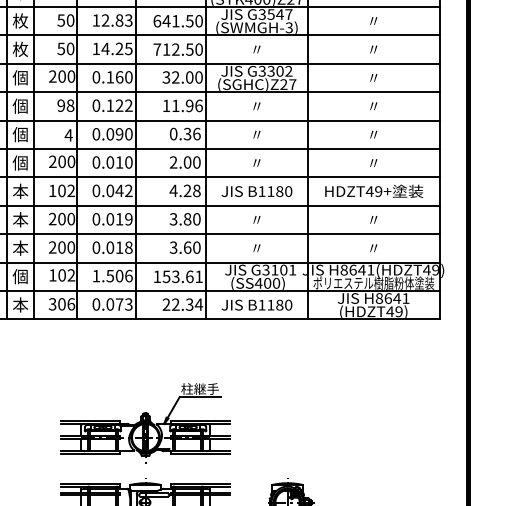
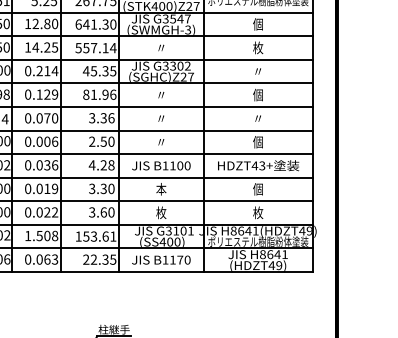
text: (128, 20) -> (54, 23), 12.83 -> 12.80
text: (189, 20) -> (105, 23), 641.50 -> 641.30
text: (373, 20) -> (258, 23), 〃 -> 個
text: (373, 48) -> (258, 47), 〃 -> 枚
text: (178, 49) -> (96, 48), 712.50 -> 557.14
text: (119, 77) -> (47, 71), 0.160 -> 0.214
text: (182, 77) -> (99, 71), 32.00 -> 45.35
text: (128, 105) -> (54, 94), 0.122 -> 0.129
text: (166, 105) -> (86, 94), 11.96 -> 81.96
text: (373, 105) -> (258, 94), 〃 -> 個
text: (119, 134) -> (47, 118), 0.090 -> 0.070
text: (173, 134) -> (92, 118), 0.36 -> 3.36
text: (123, 162) -> (50, 141), 0.010 -> 0.006
text: (187, 162) -> (103, 141), 2.00 -> 2.50
text: (373, 162) -> (258, 141), 〃 -> 個
text: (123, 190) -> (50, 164), 0.042 -> 0.036
text: (279, 191) -> (180, 165), B1180 -> B1100
text: (378, 191) -> (262, 165), HDZT49+ -> HDZT43+
text: (187, 219) -> (103, 189), 3.80 -> 3.30
text: (256, 219) -> (160, 189), 〃 -> 本
text: (373, 219) -> (258, 189), 〃 -> 個
text: (123, 247) -> (50, 212), 0.018 -> 0.022
text: (256, 247) -> (160, 212), 〃 -> 枚
text: (373, 247) -> (258, 212), 〃 -> 枚
text: (128, 275) -> (54, 235), 1.506 -> 1.508
text: (119, 304) -> (47, 259), 0.073 -> 0.063
text: (198, 304) -> (112, 259), 22.34 -> 22.35
text: (279, 304) -> (180, 259), B1180 -> B1170

